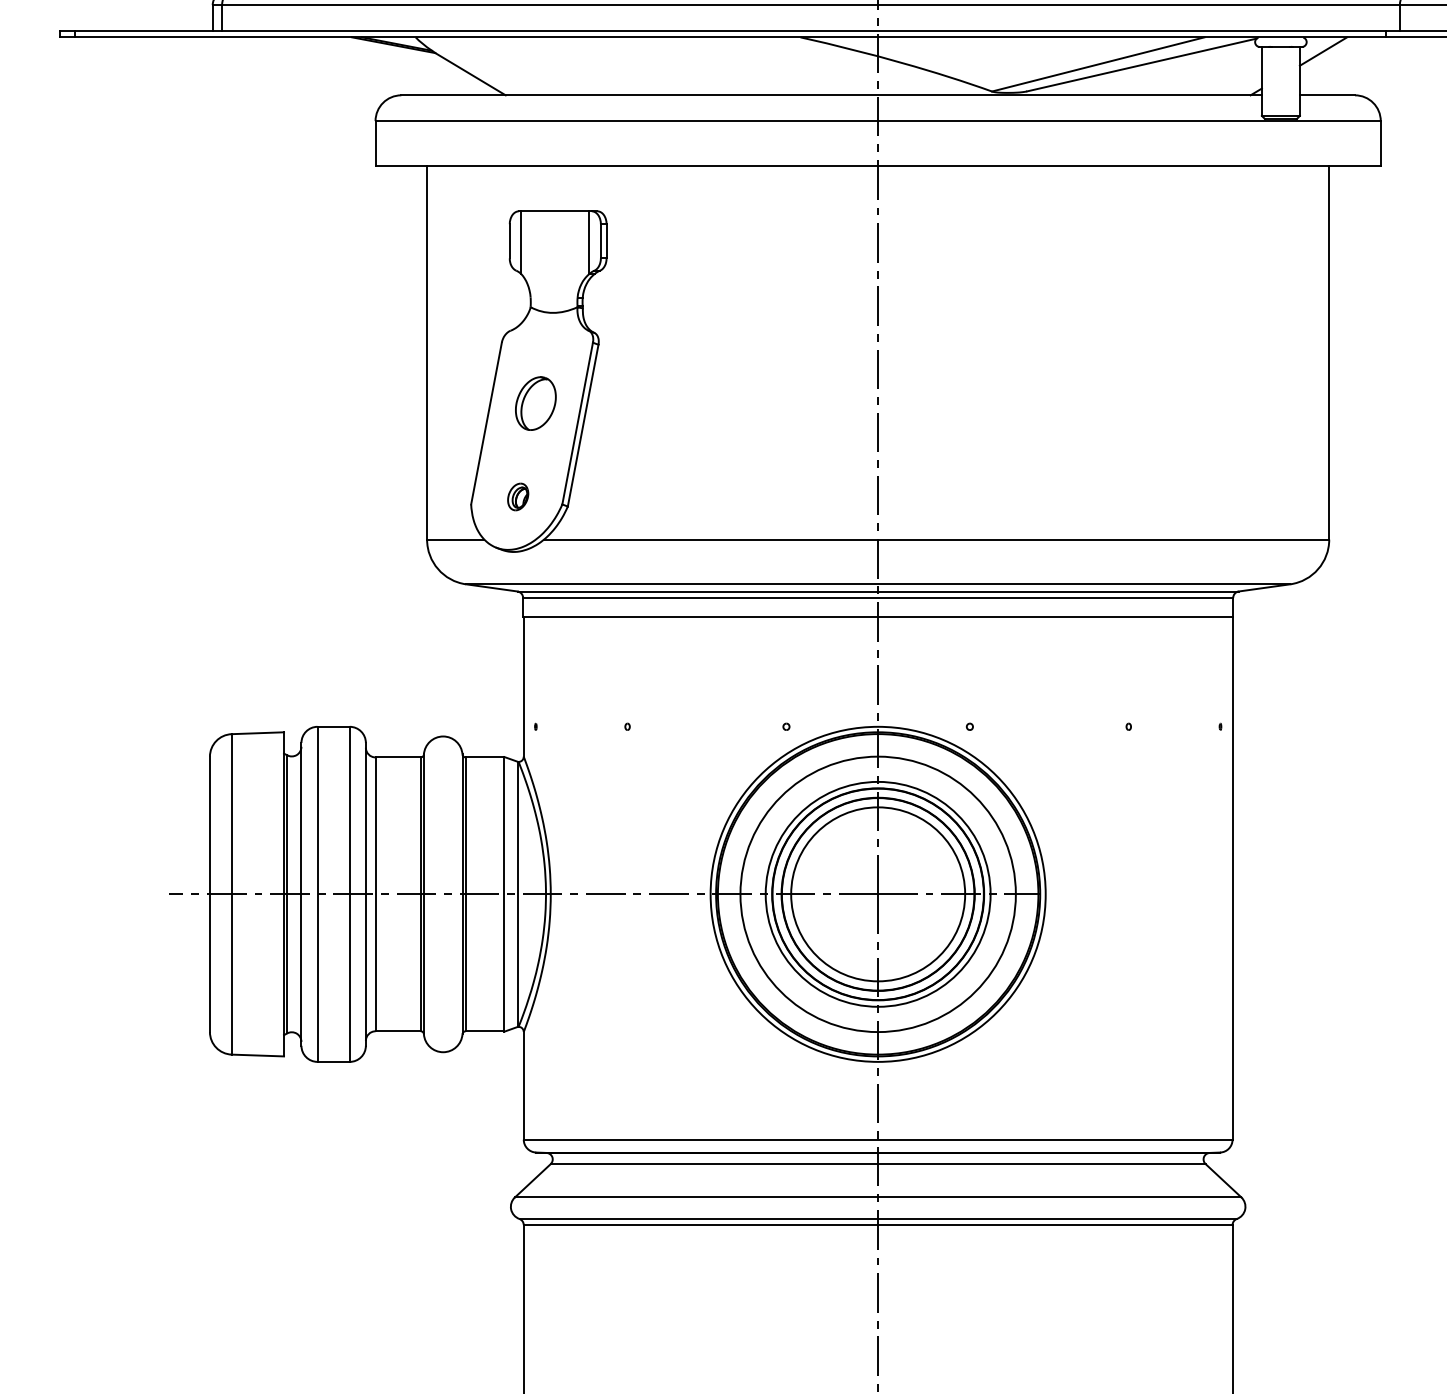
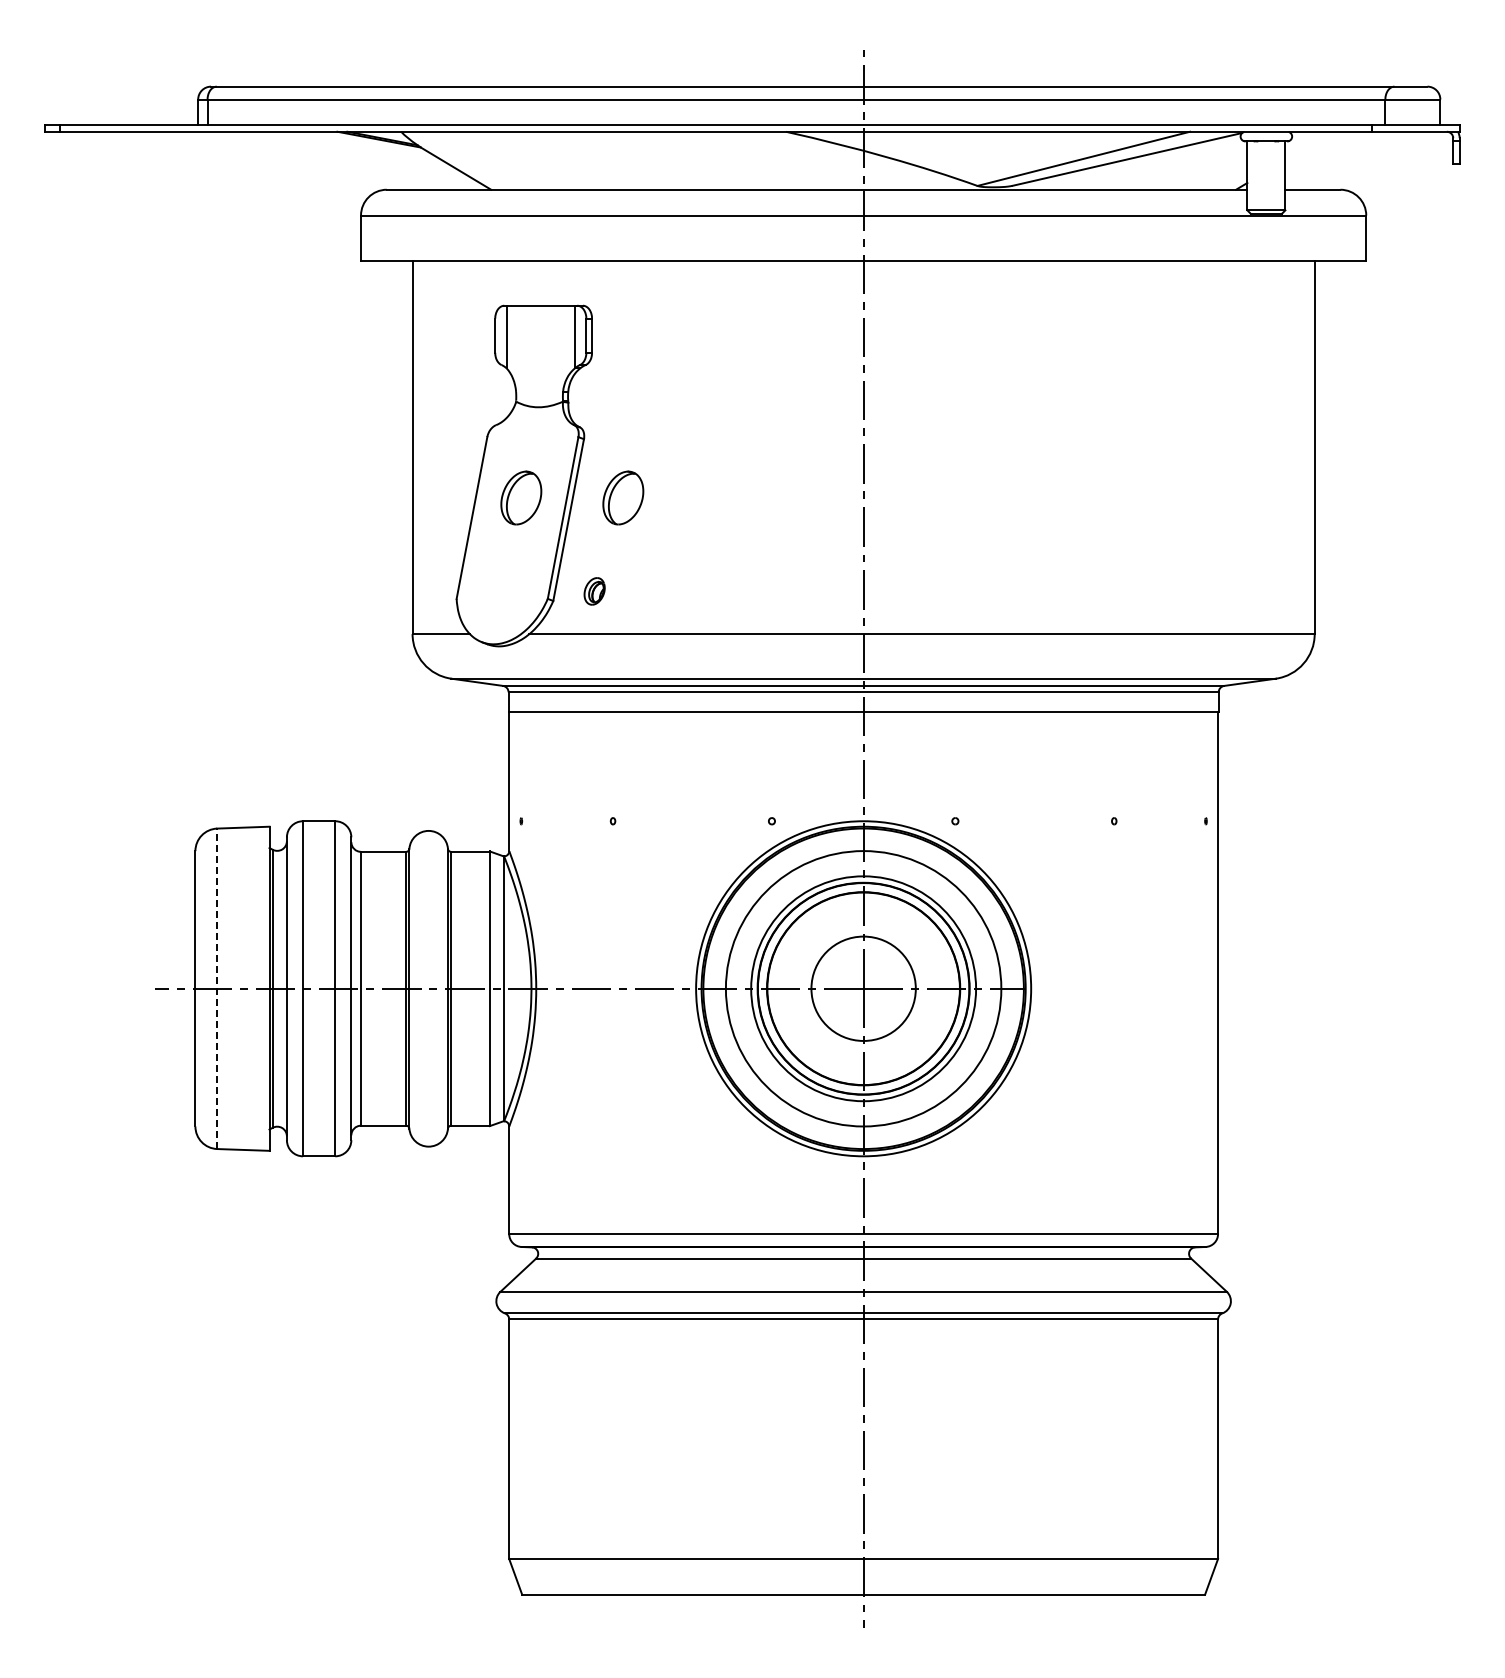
line: (1323, 51) -> (1308, 145), removed
part: (638, 403) -> (623, 497), added
part: (518, 497) -> (594, 591), moved
line: (232, 894) -> (217, 988), solid -> dashed
circle: (878, 894) -> (863, 988), size x0.6

